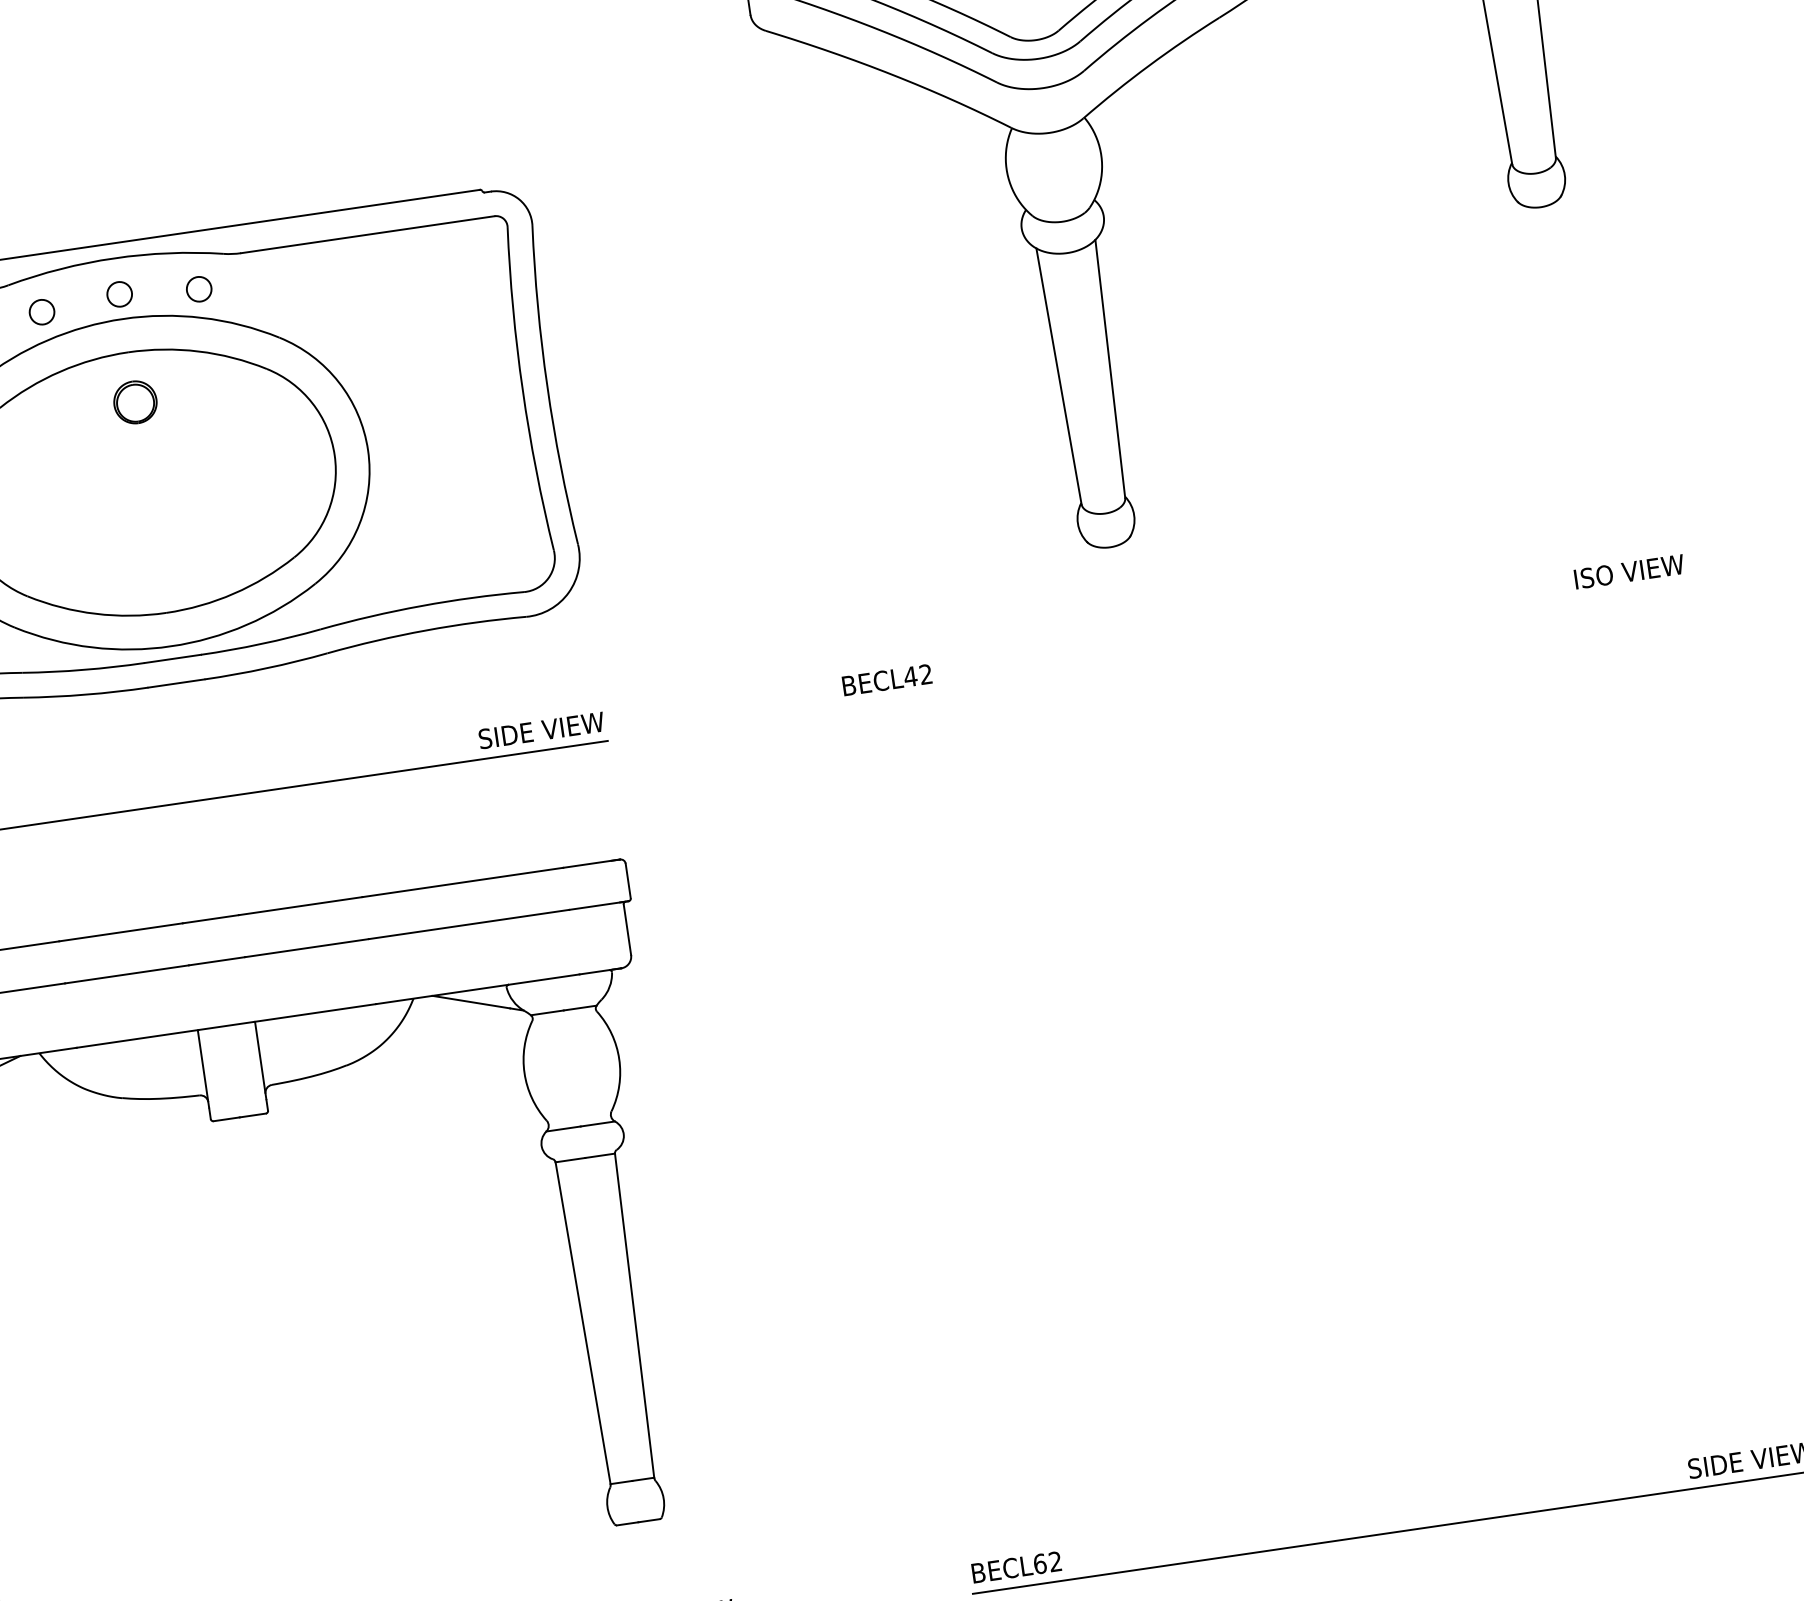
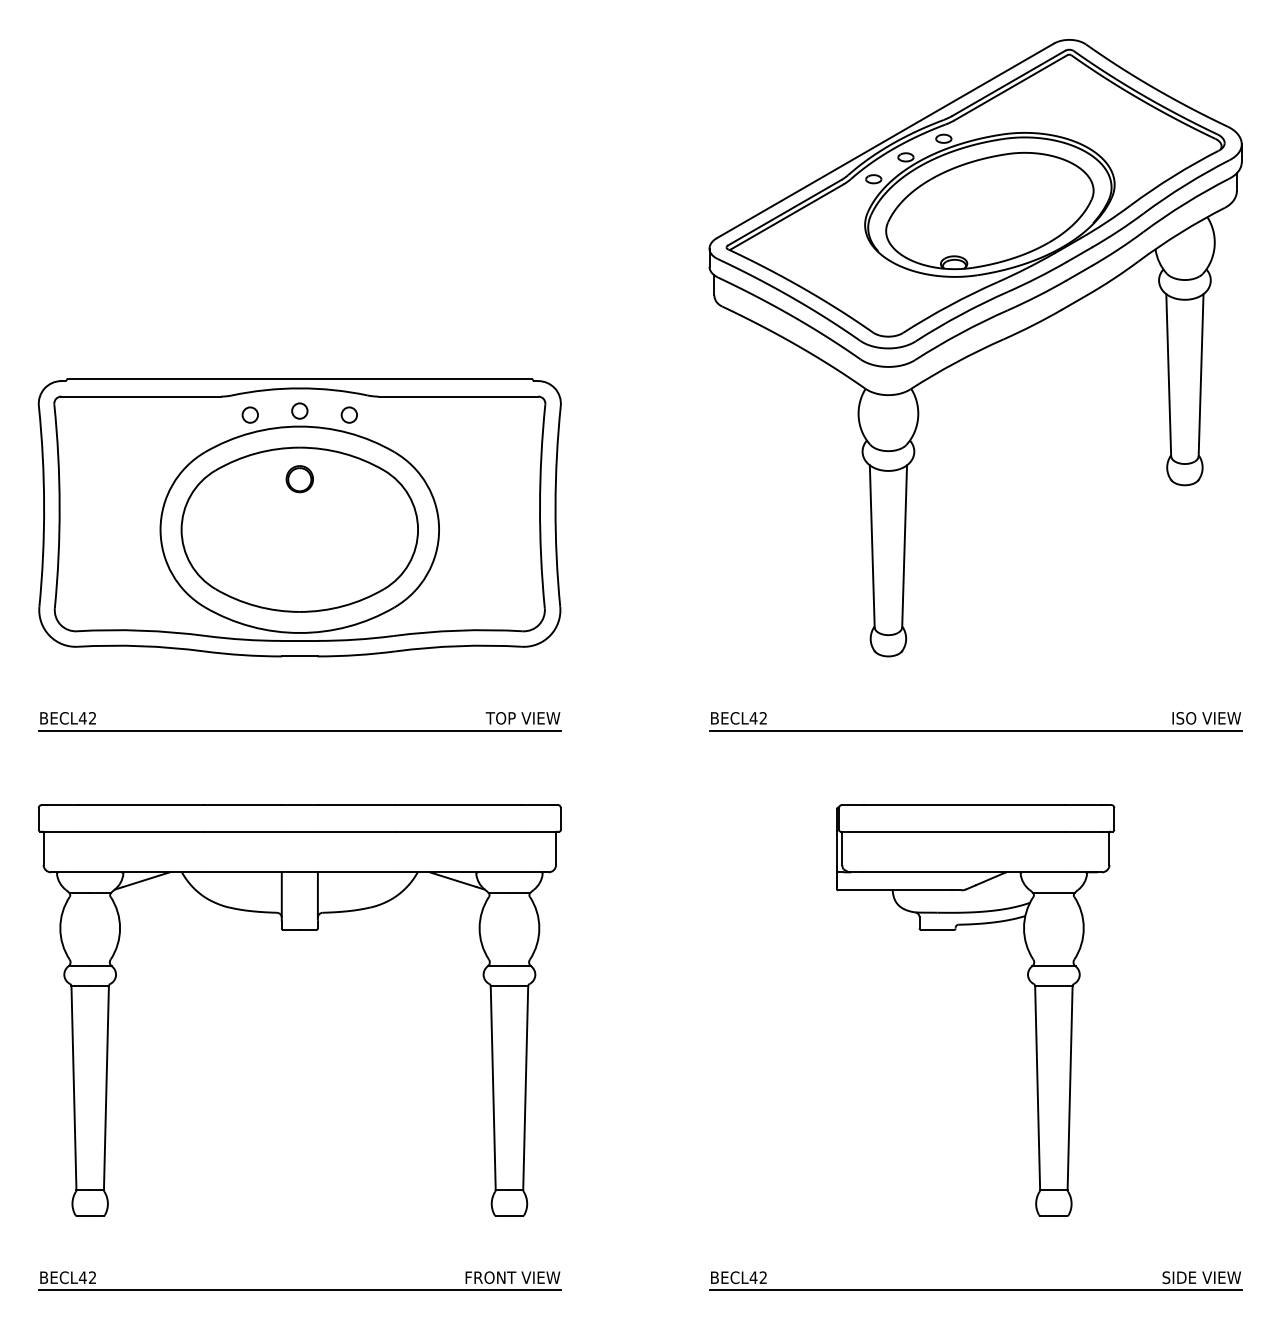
line: (1265, 644) -> (975, 730), added
text: (505, 736) -> (498, 718), SIDE VIEW -> TOP VIEW
part: (1423, 1075) -> (1034, 1010), added
text: (1039, 1563) -> (753, 1277), BECL62 -> BECL42

